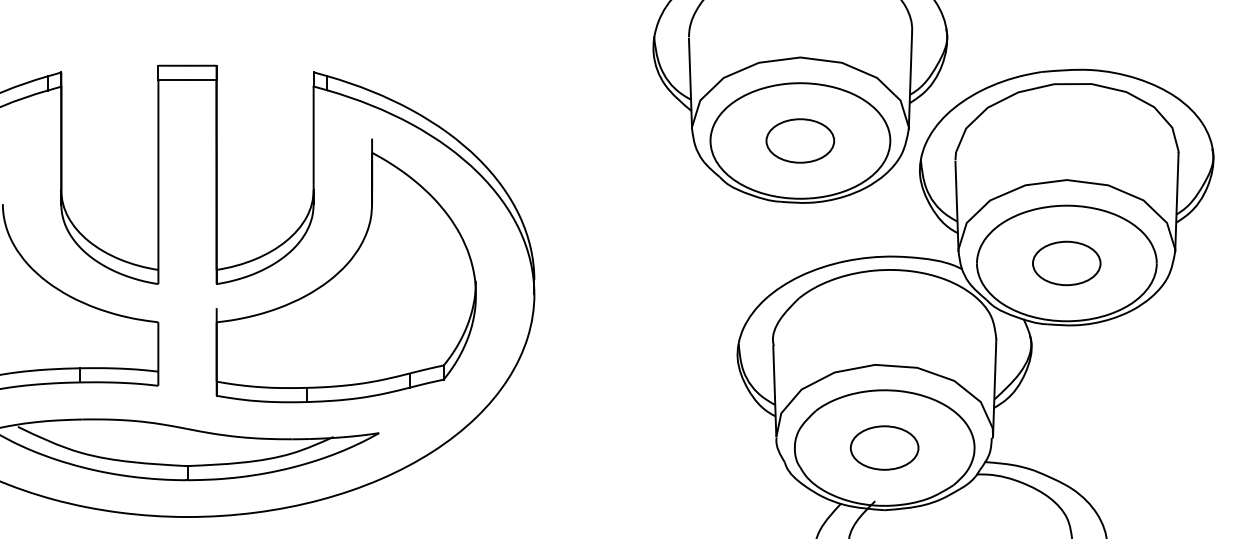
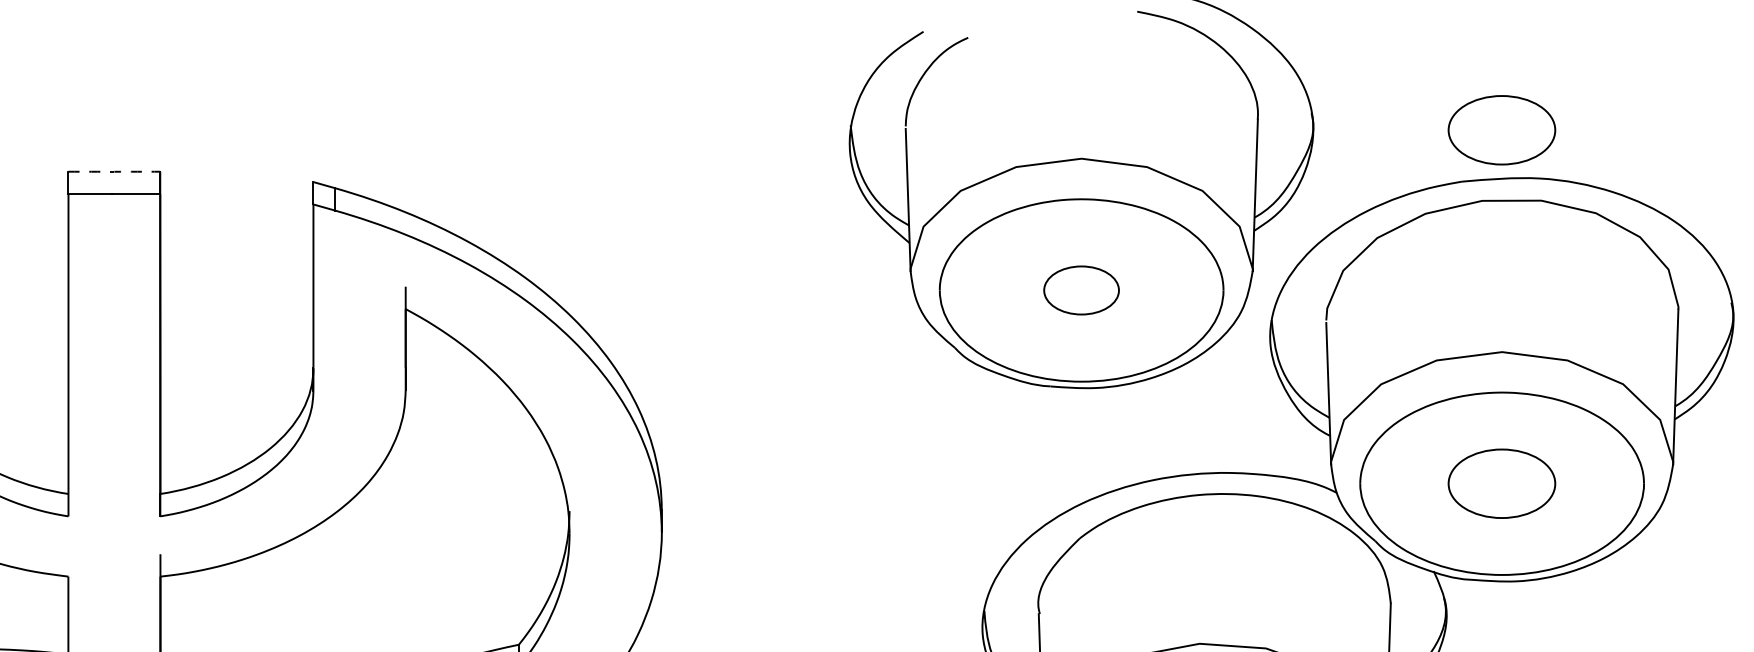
part: (1066, 39) -> (1501, 130), added
arc: (187, 65) -> (114, 171), solid -> dashed
part: (800, 140) -> (1081, 289), size x0.7

